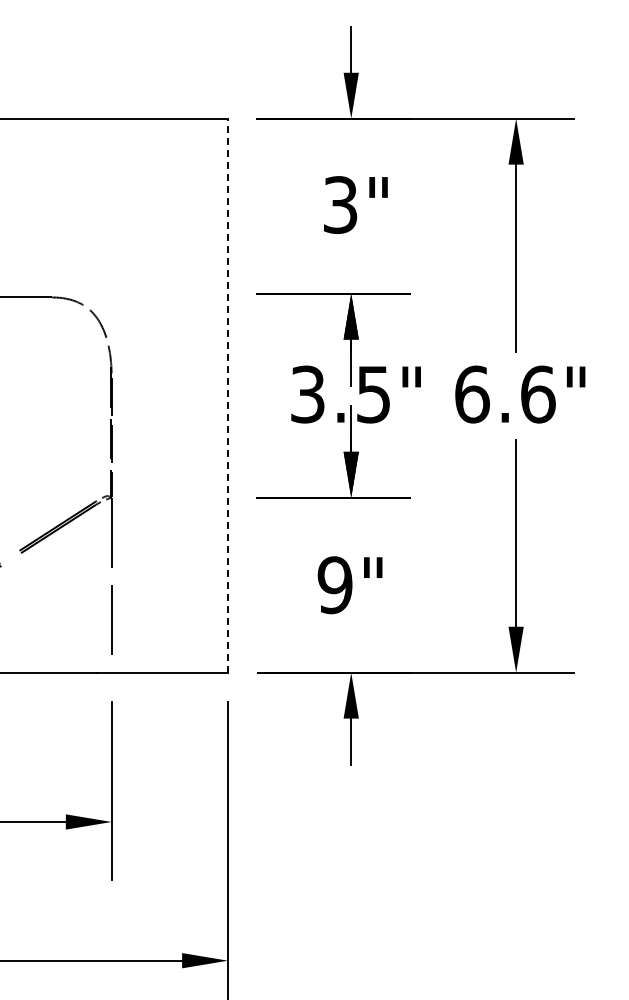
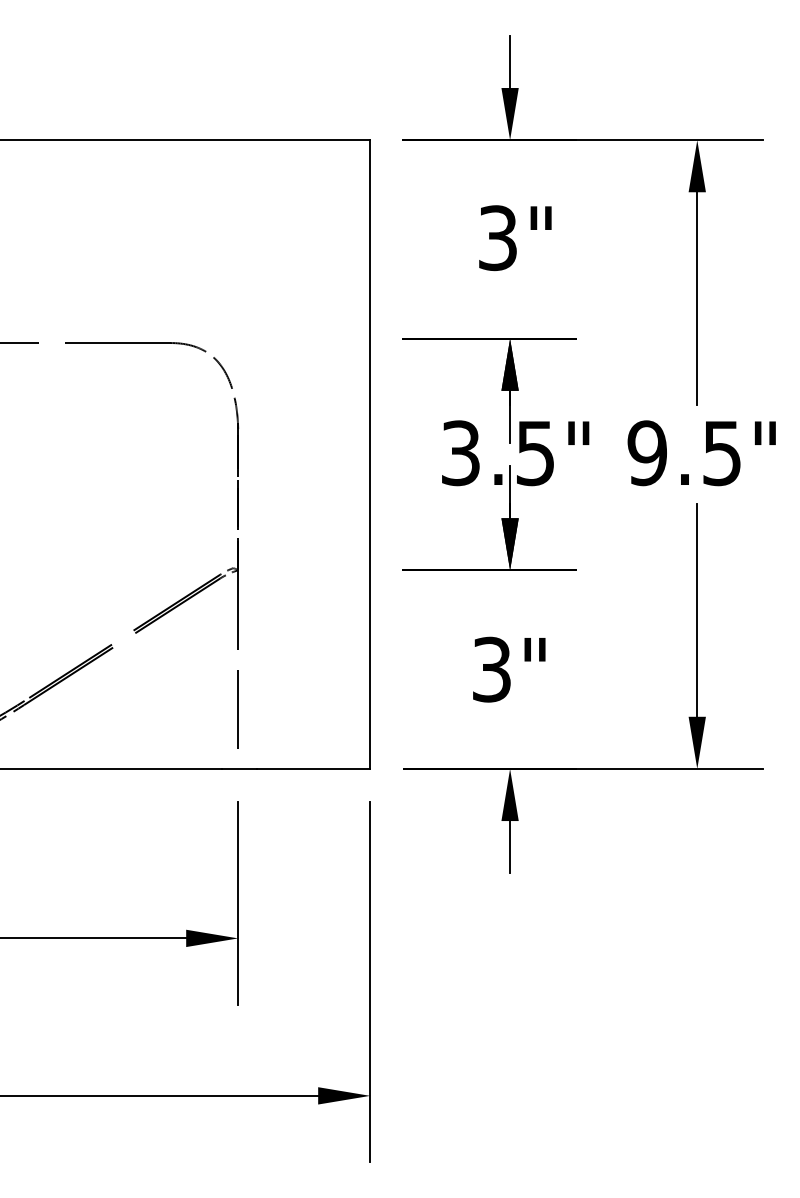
line: (228, 394) -> (370, 453), dashed -> solid
text: (504, 394) -> (684, 453), 6.6" -> 9.5"
text: (334, 585) -> (491, 669), 9" -> 3"

